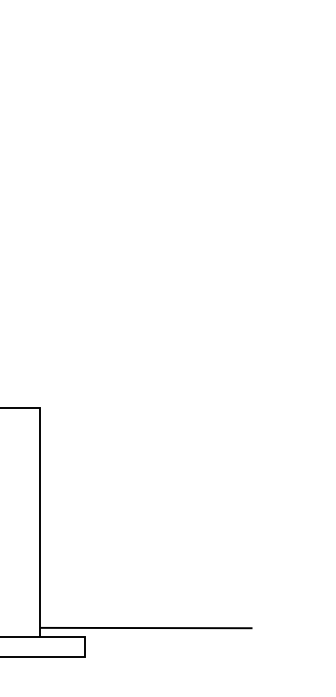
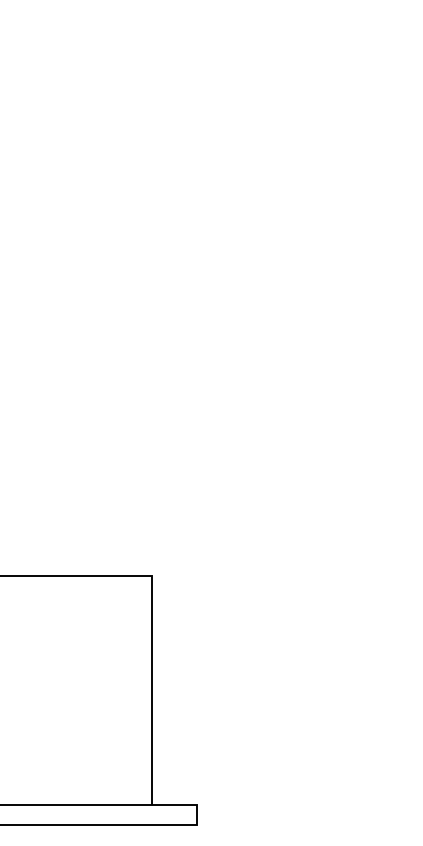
line: (146, 627) -> (258, 795), removed

